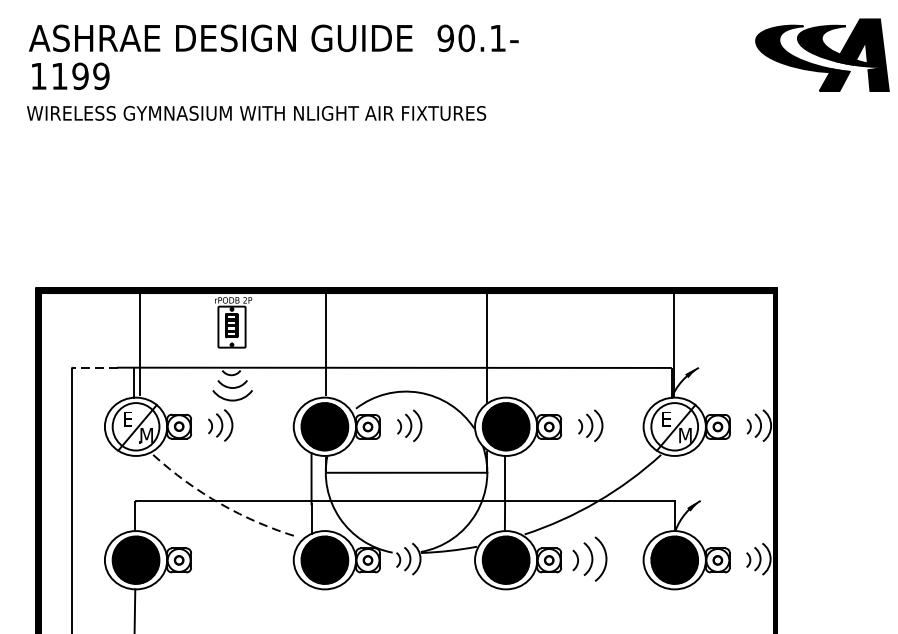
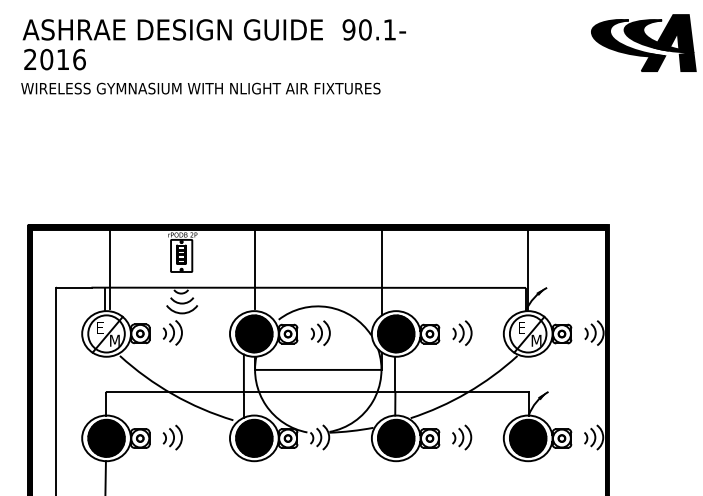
text: (69, 76) -> (54, 59), 1199 -> 2016
line: (95, 367) -> (74, 287), dashed -> solid
arc: (221, 504) -> (173, 394), dashed -> solid
part: (220, 559) -> (172, 437), added
part: (590, 559) -> (462, 437), size x0.71

